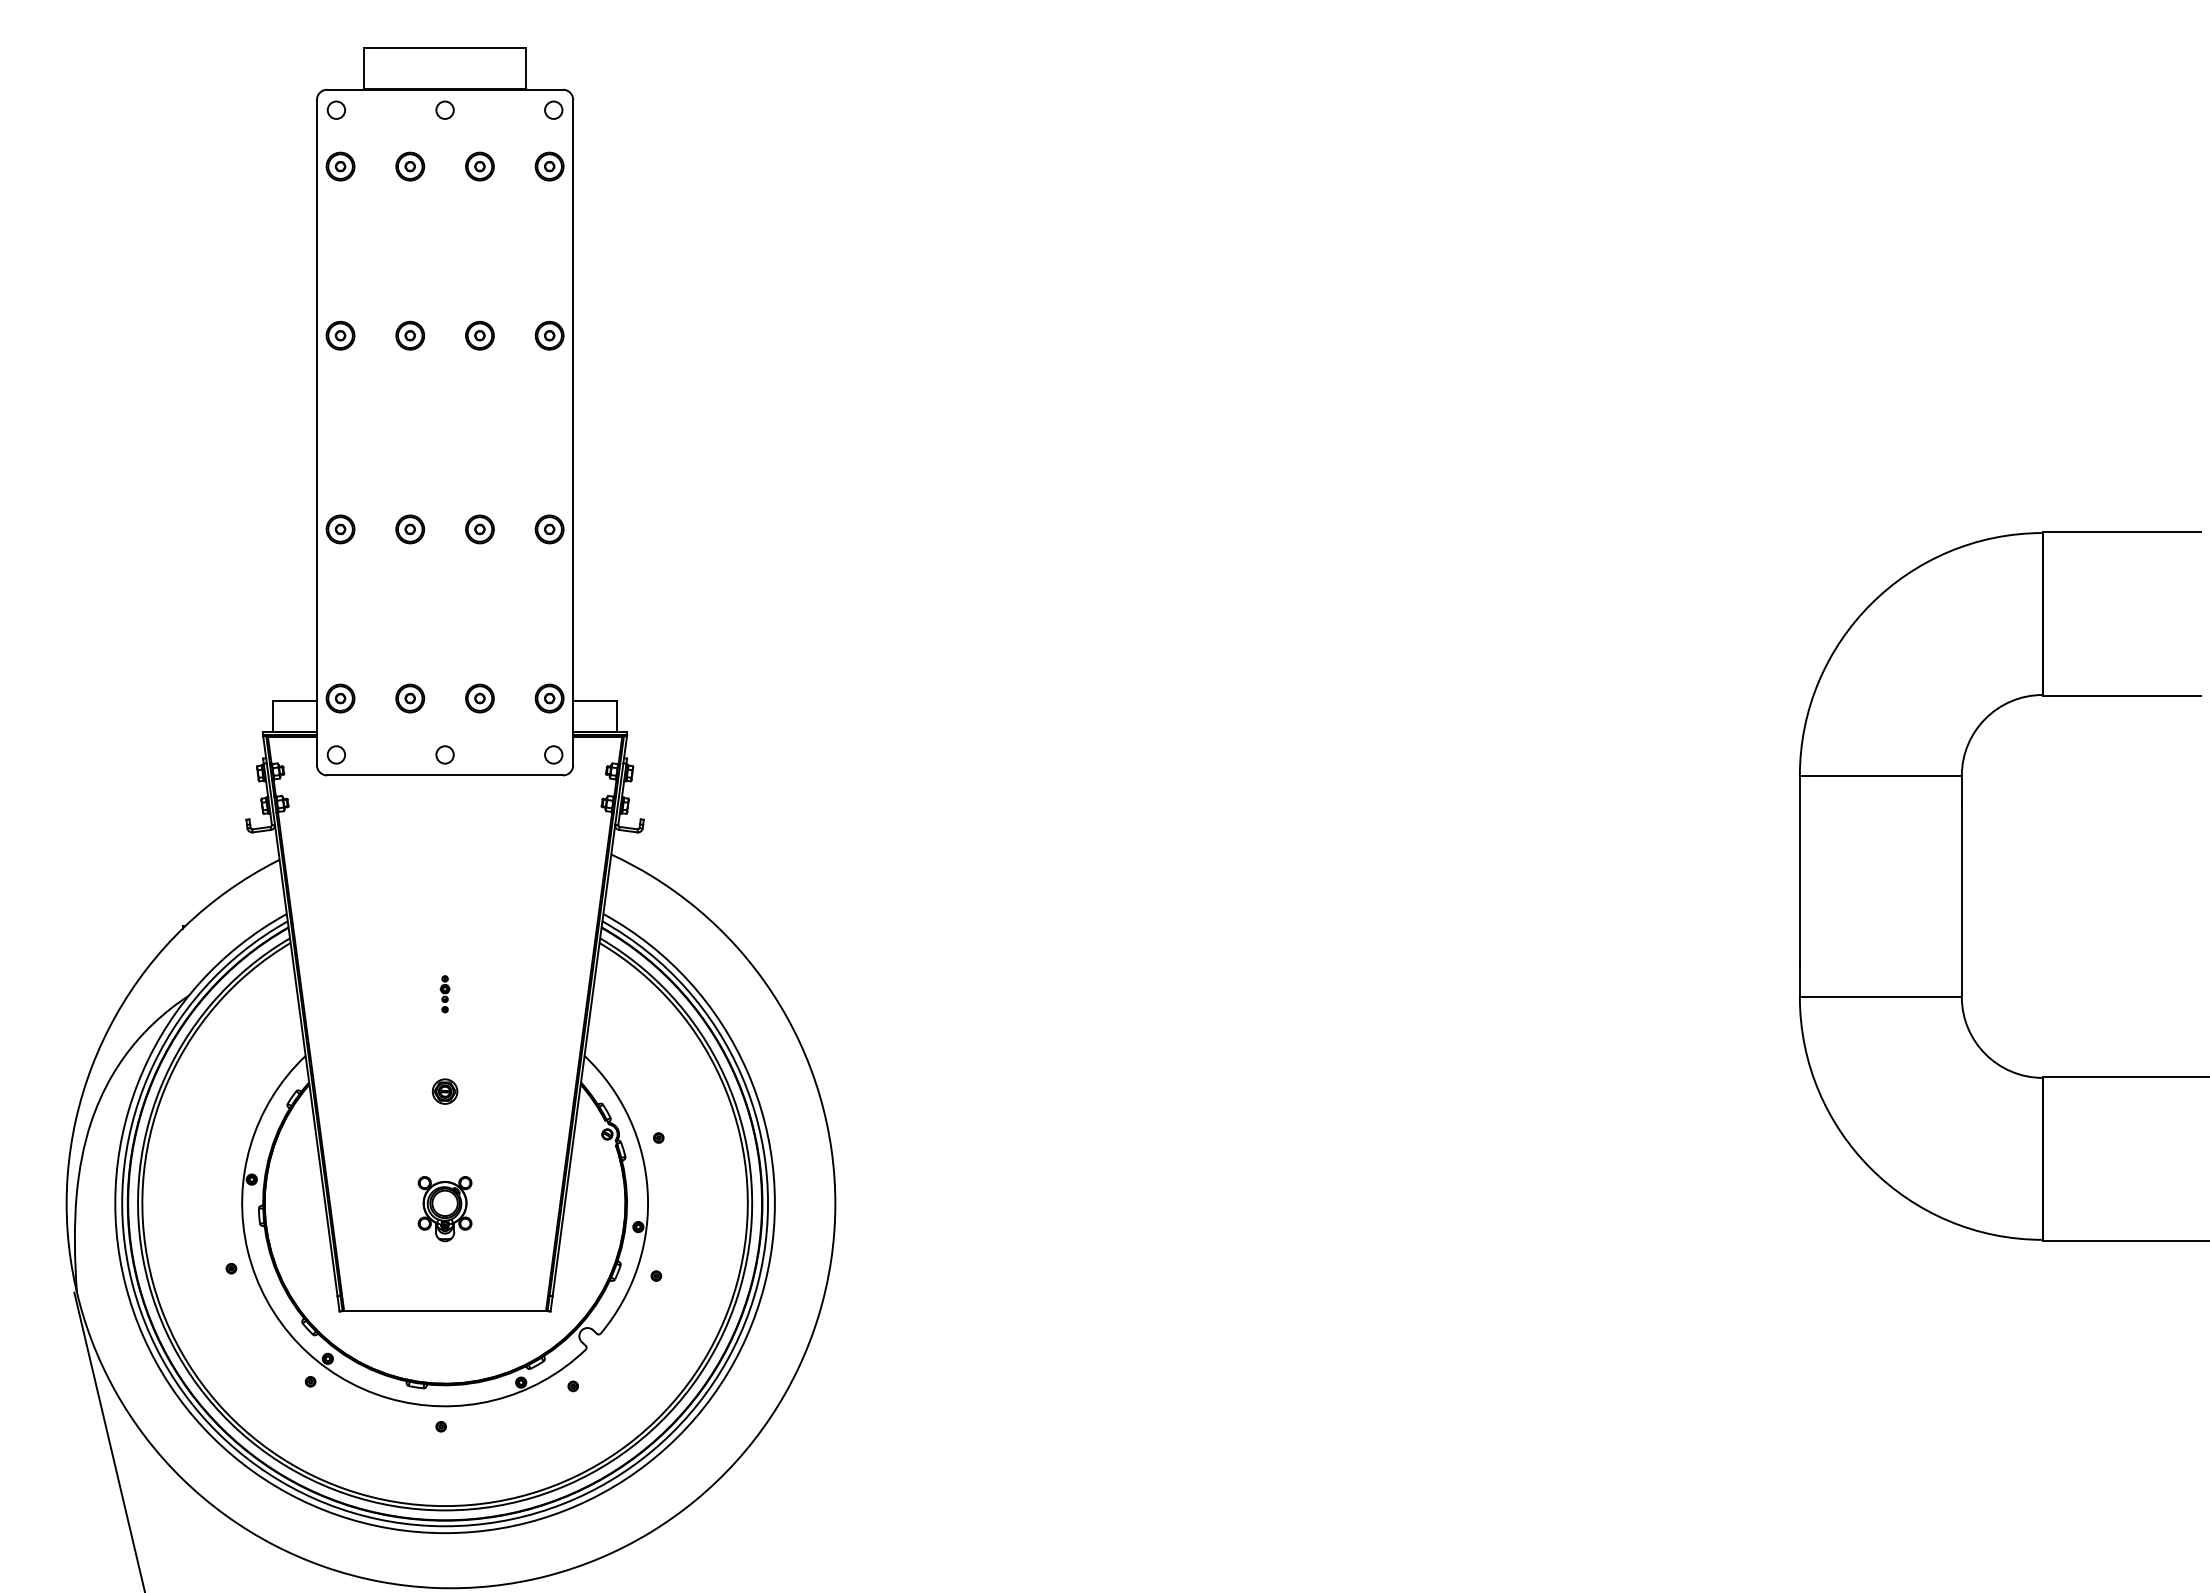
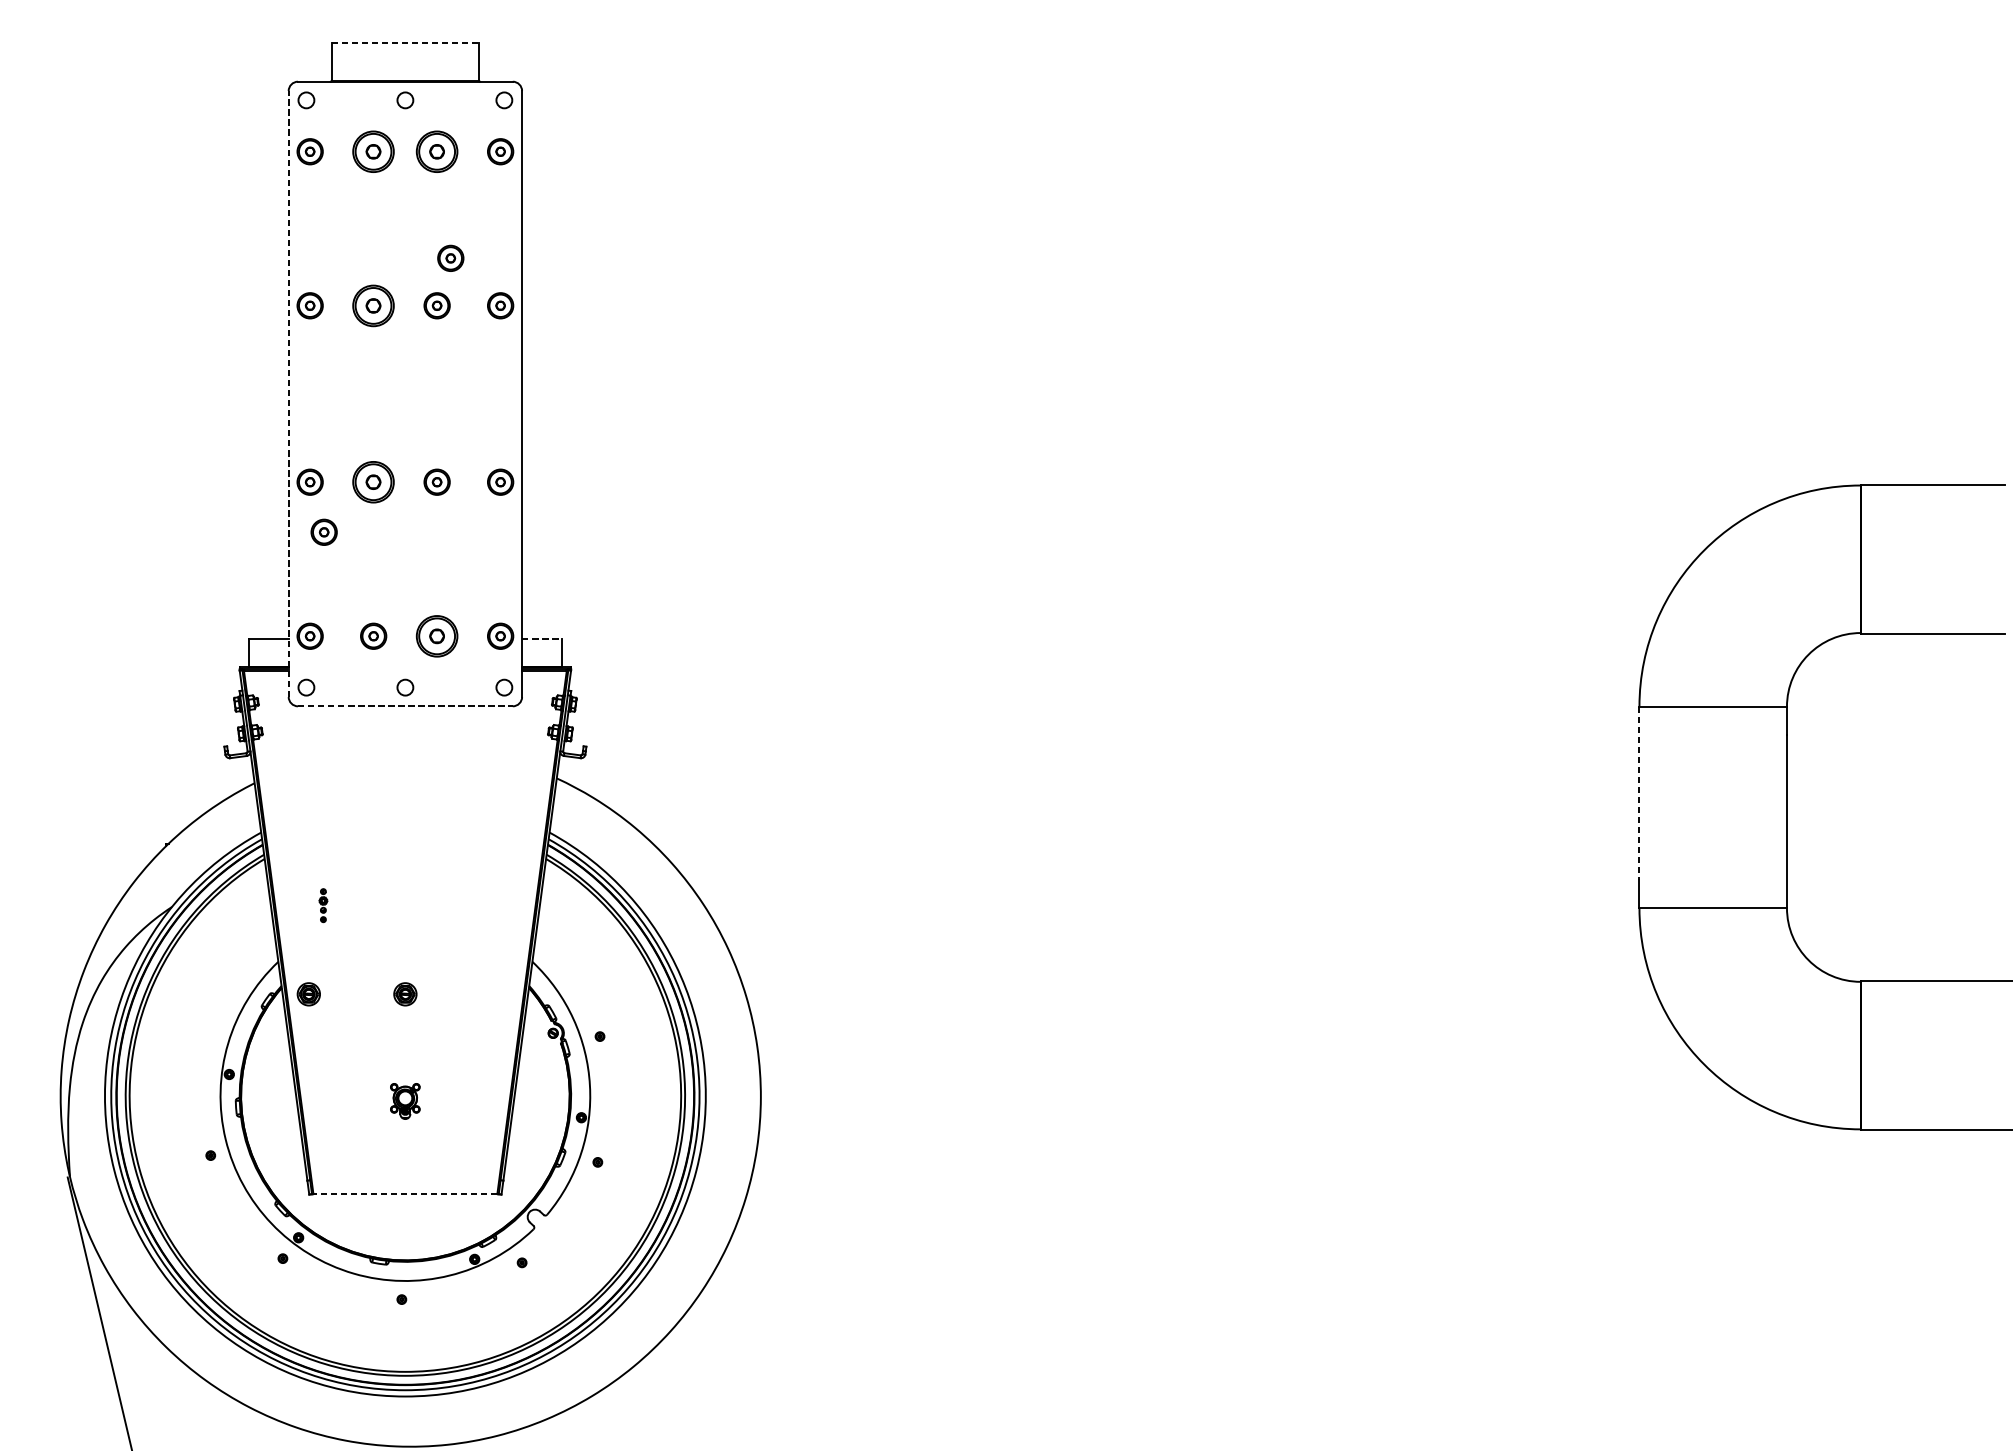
line: (445, 47) -> (405, 43), solid -> dashed
part: (410, 166) -> (373, 151), size x1.6
part: (479, 166) -> (436, 151), size x1.6
part: (494, 283) -> (450, 258), added
part: (410, 335) -> (373, 305), size x1.6
line: (316, 432) -> (288, 393), solid -> dashed
part: (410, 529) -> (373, 482), size x1.6
part: (355, 584) -> (323, 532), added
part: (479, 698) -> (436, 636), size x1.6
line: (595, 701) -> (542, 638), solid -> dashed
line: (445, 775) -> (405, 706), solid -> dashed
line: (1799, 871) -> (1639, 793), solid -> dashed
part: (444, 994) -> (322, 905), moved
part: (338, 1091) -> (308, 994), added
part: (444, 1209) -> (404, 1101), size x0.6
line: (445, 1311) -> (405, 1194), solid -> dashed

